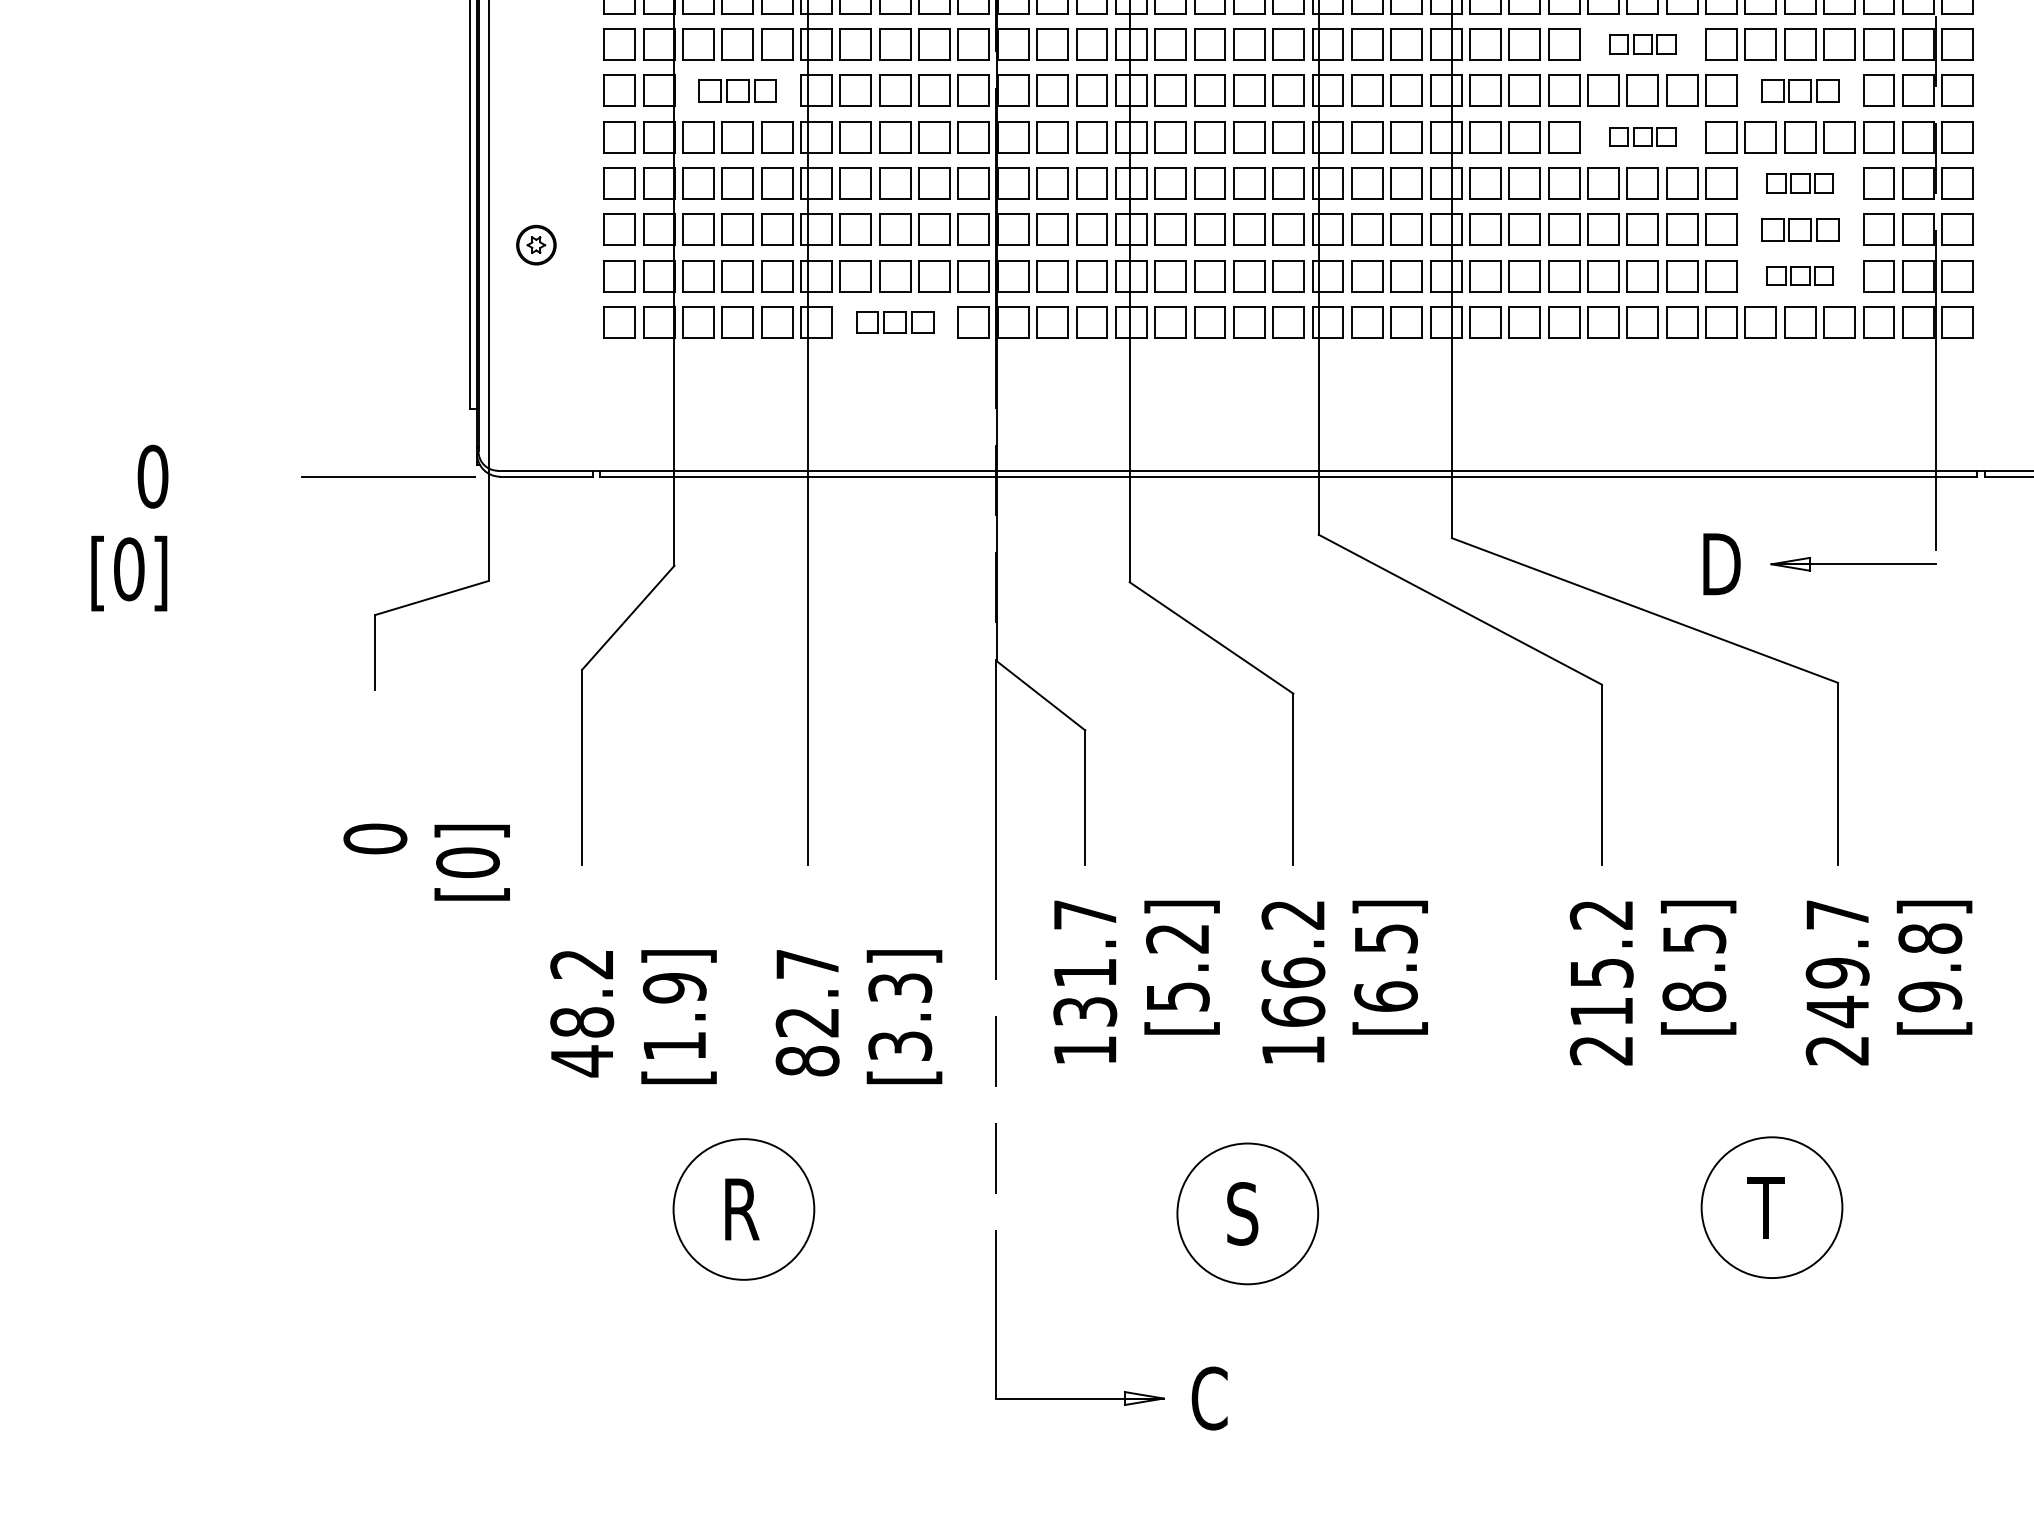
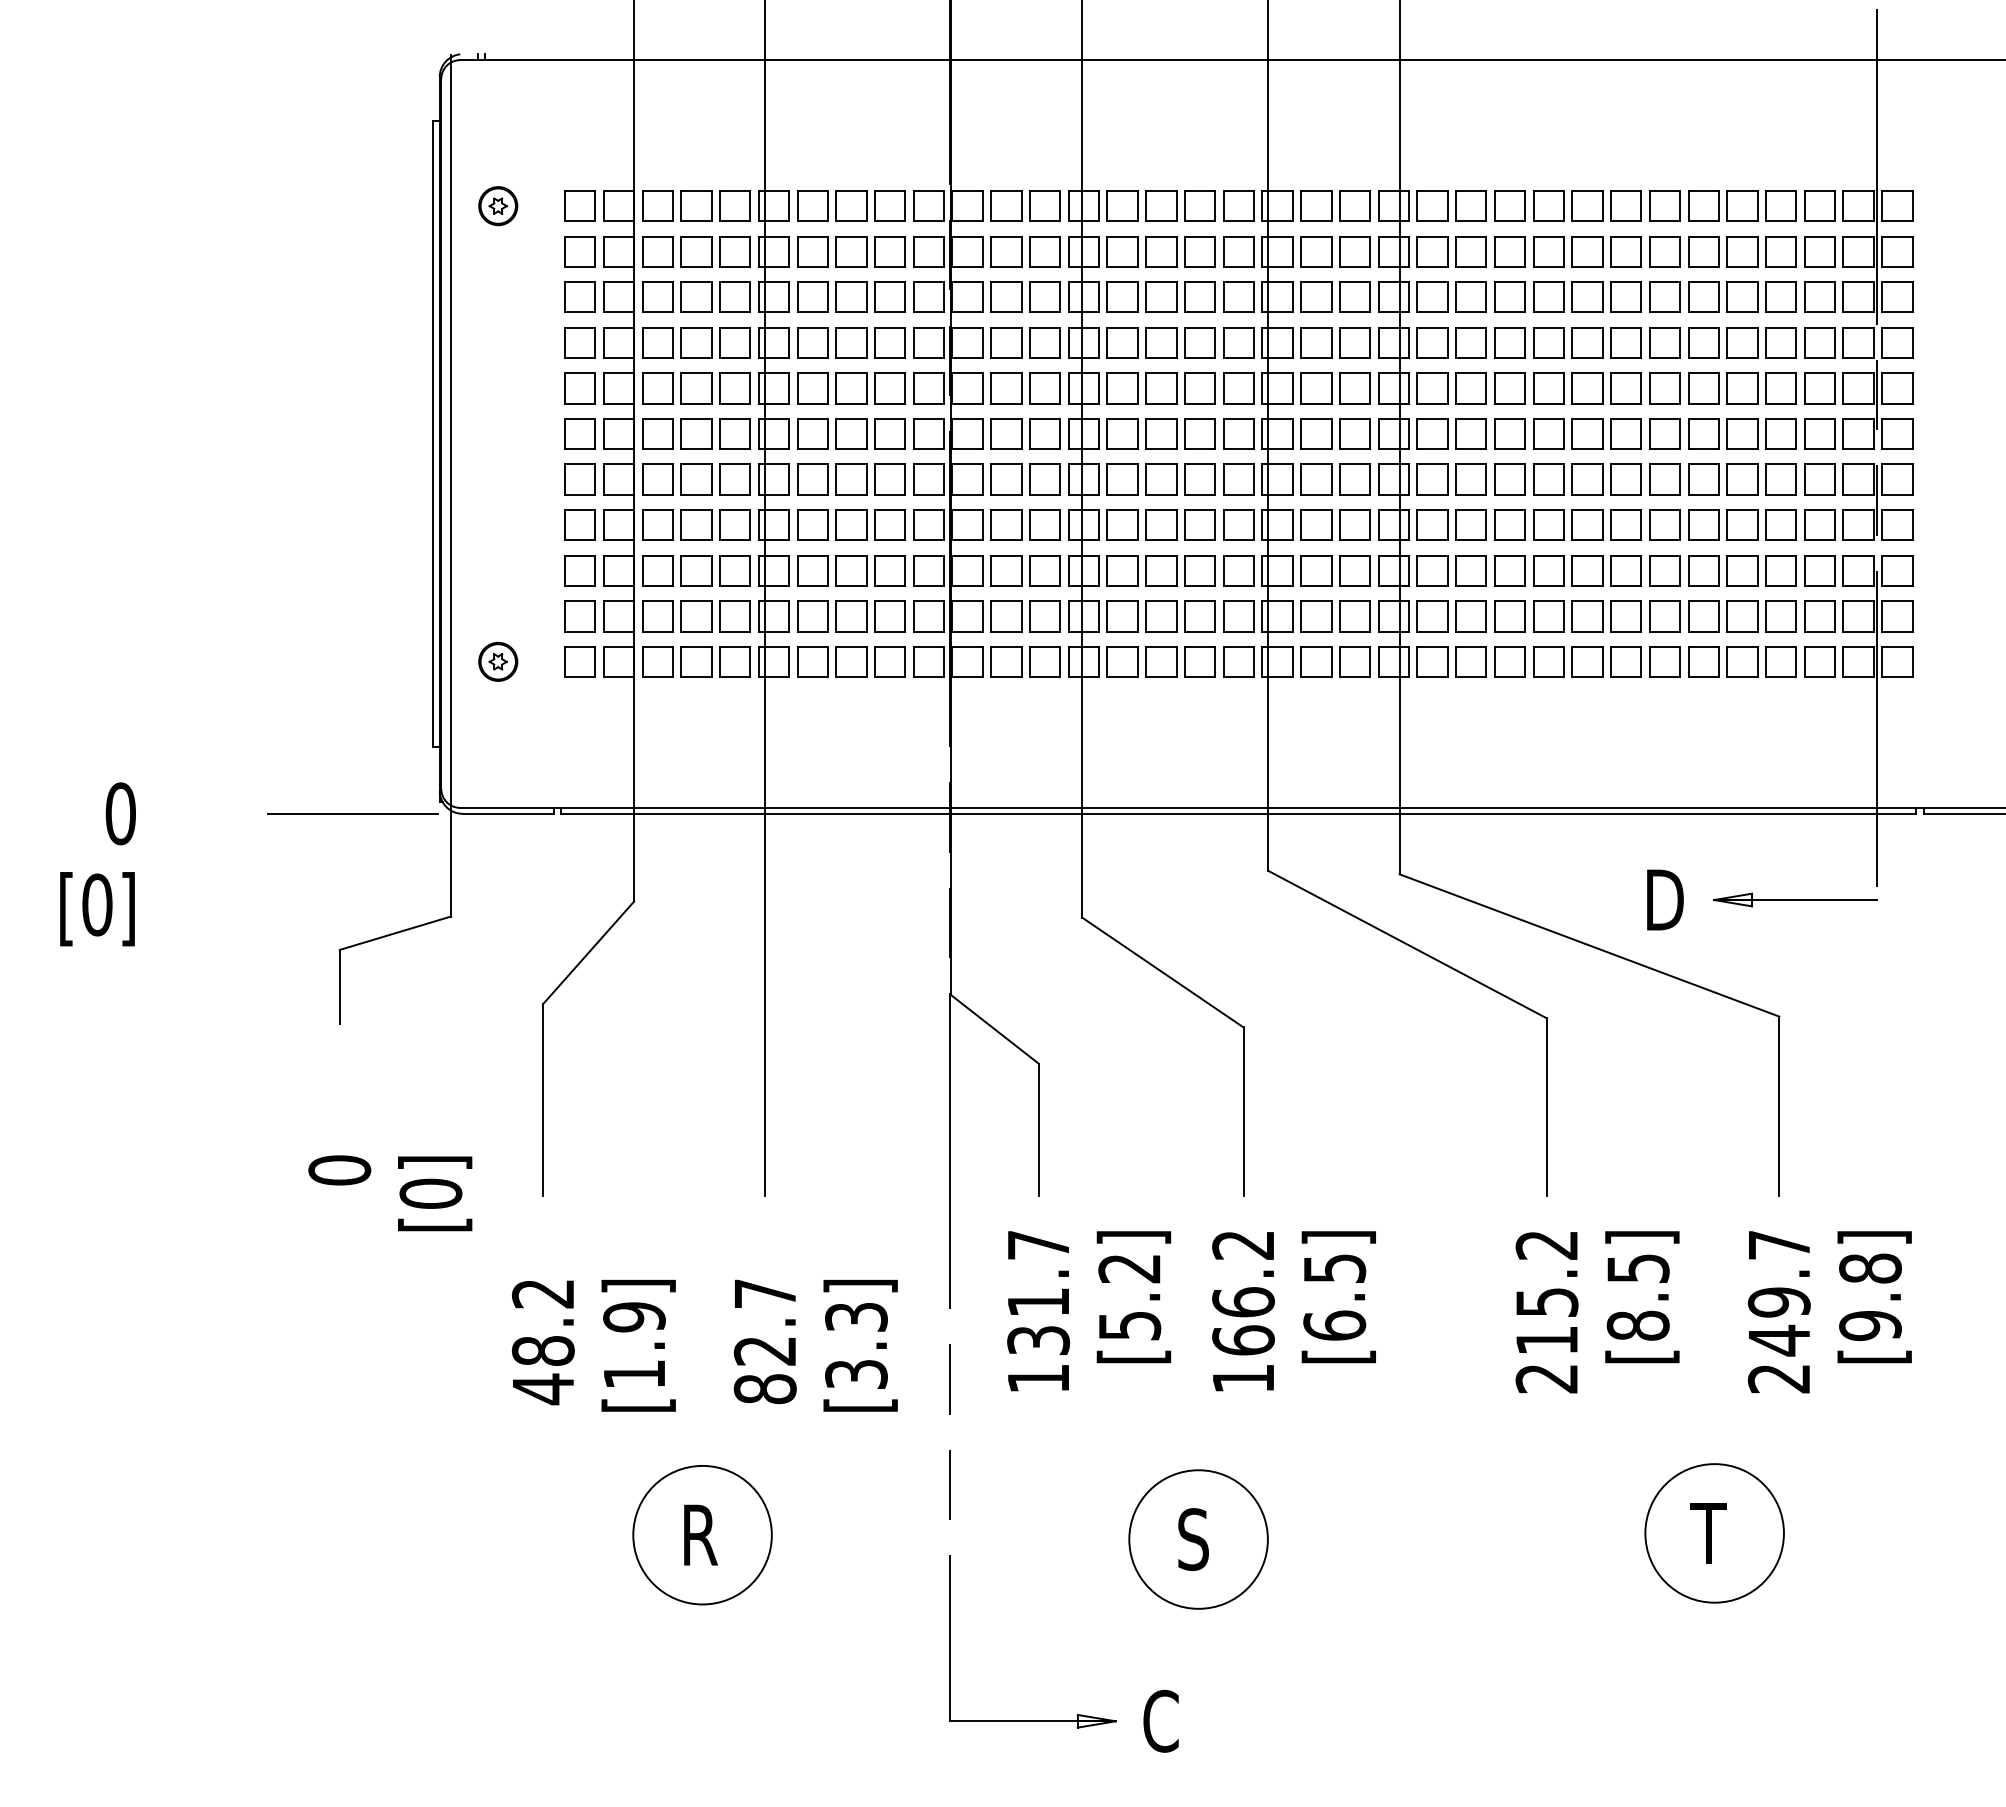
part: (1642, 44) -> (1587, 388), size x1.67
part: (737, 90) -> (696, 433), size x1.43
part: (1800, 90) -> (1742, 433), size x1.43
part: (1642, 137) -> (1587, 479), size x1.67
part: (1800, 182) -> (1742, 524), size x1.67
part: (1800, 229) -> (1742, 570), size x1.43
part: (536, 244) -> (498, 661), moved
part: (1800, 276) -> (1742, 616), size x1.67
part: (895, 322) -> (851, 661), size x1.43

